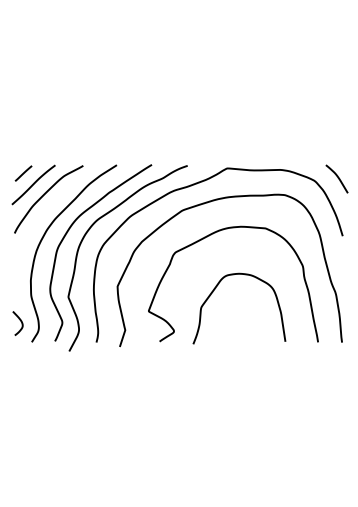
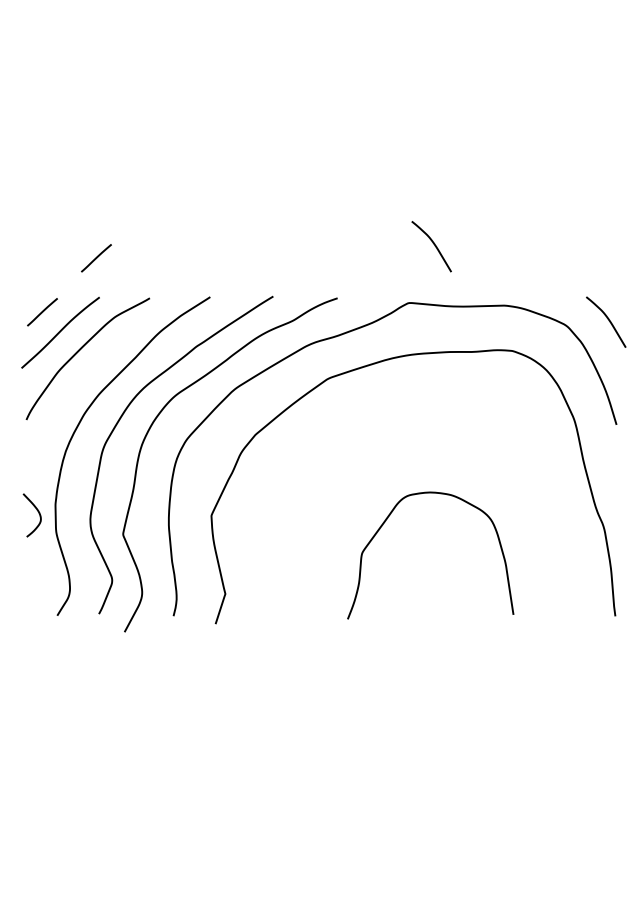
curve: (240, 136) -> (432, 245), added
line: (53, 143) -> (96, 258), added
curve: (209, 236) -> (376, 425), removed
curve: (19, 320) -> (35, 509), moved

